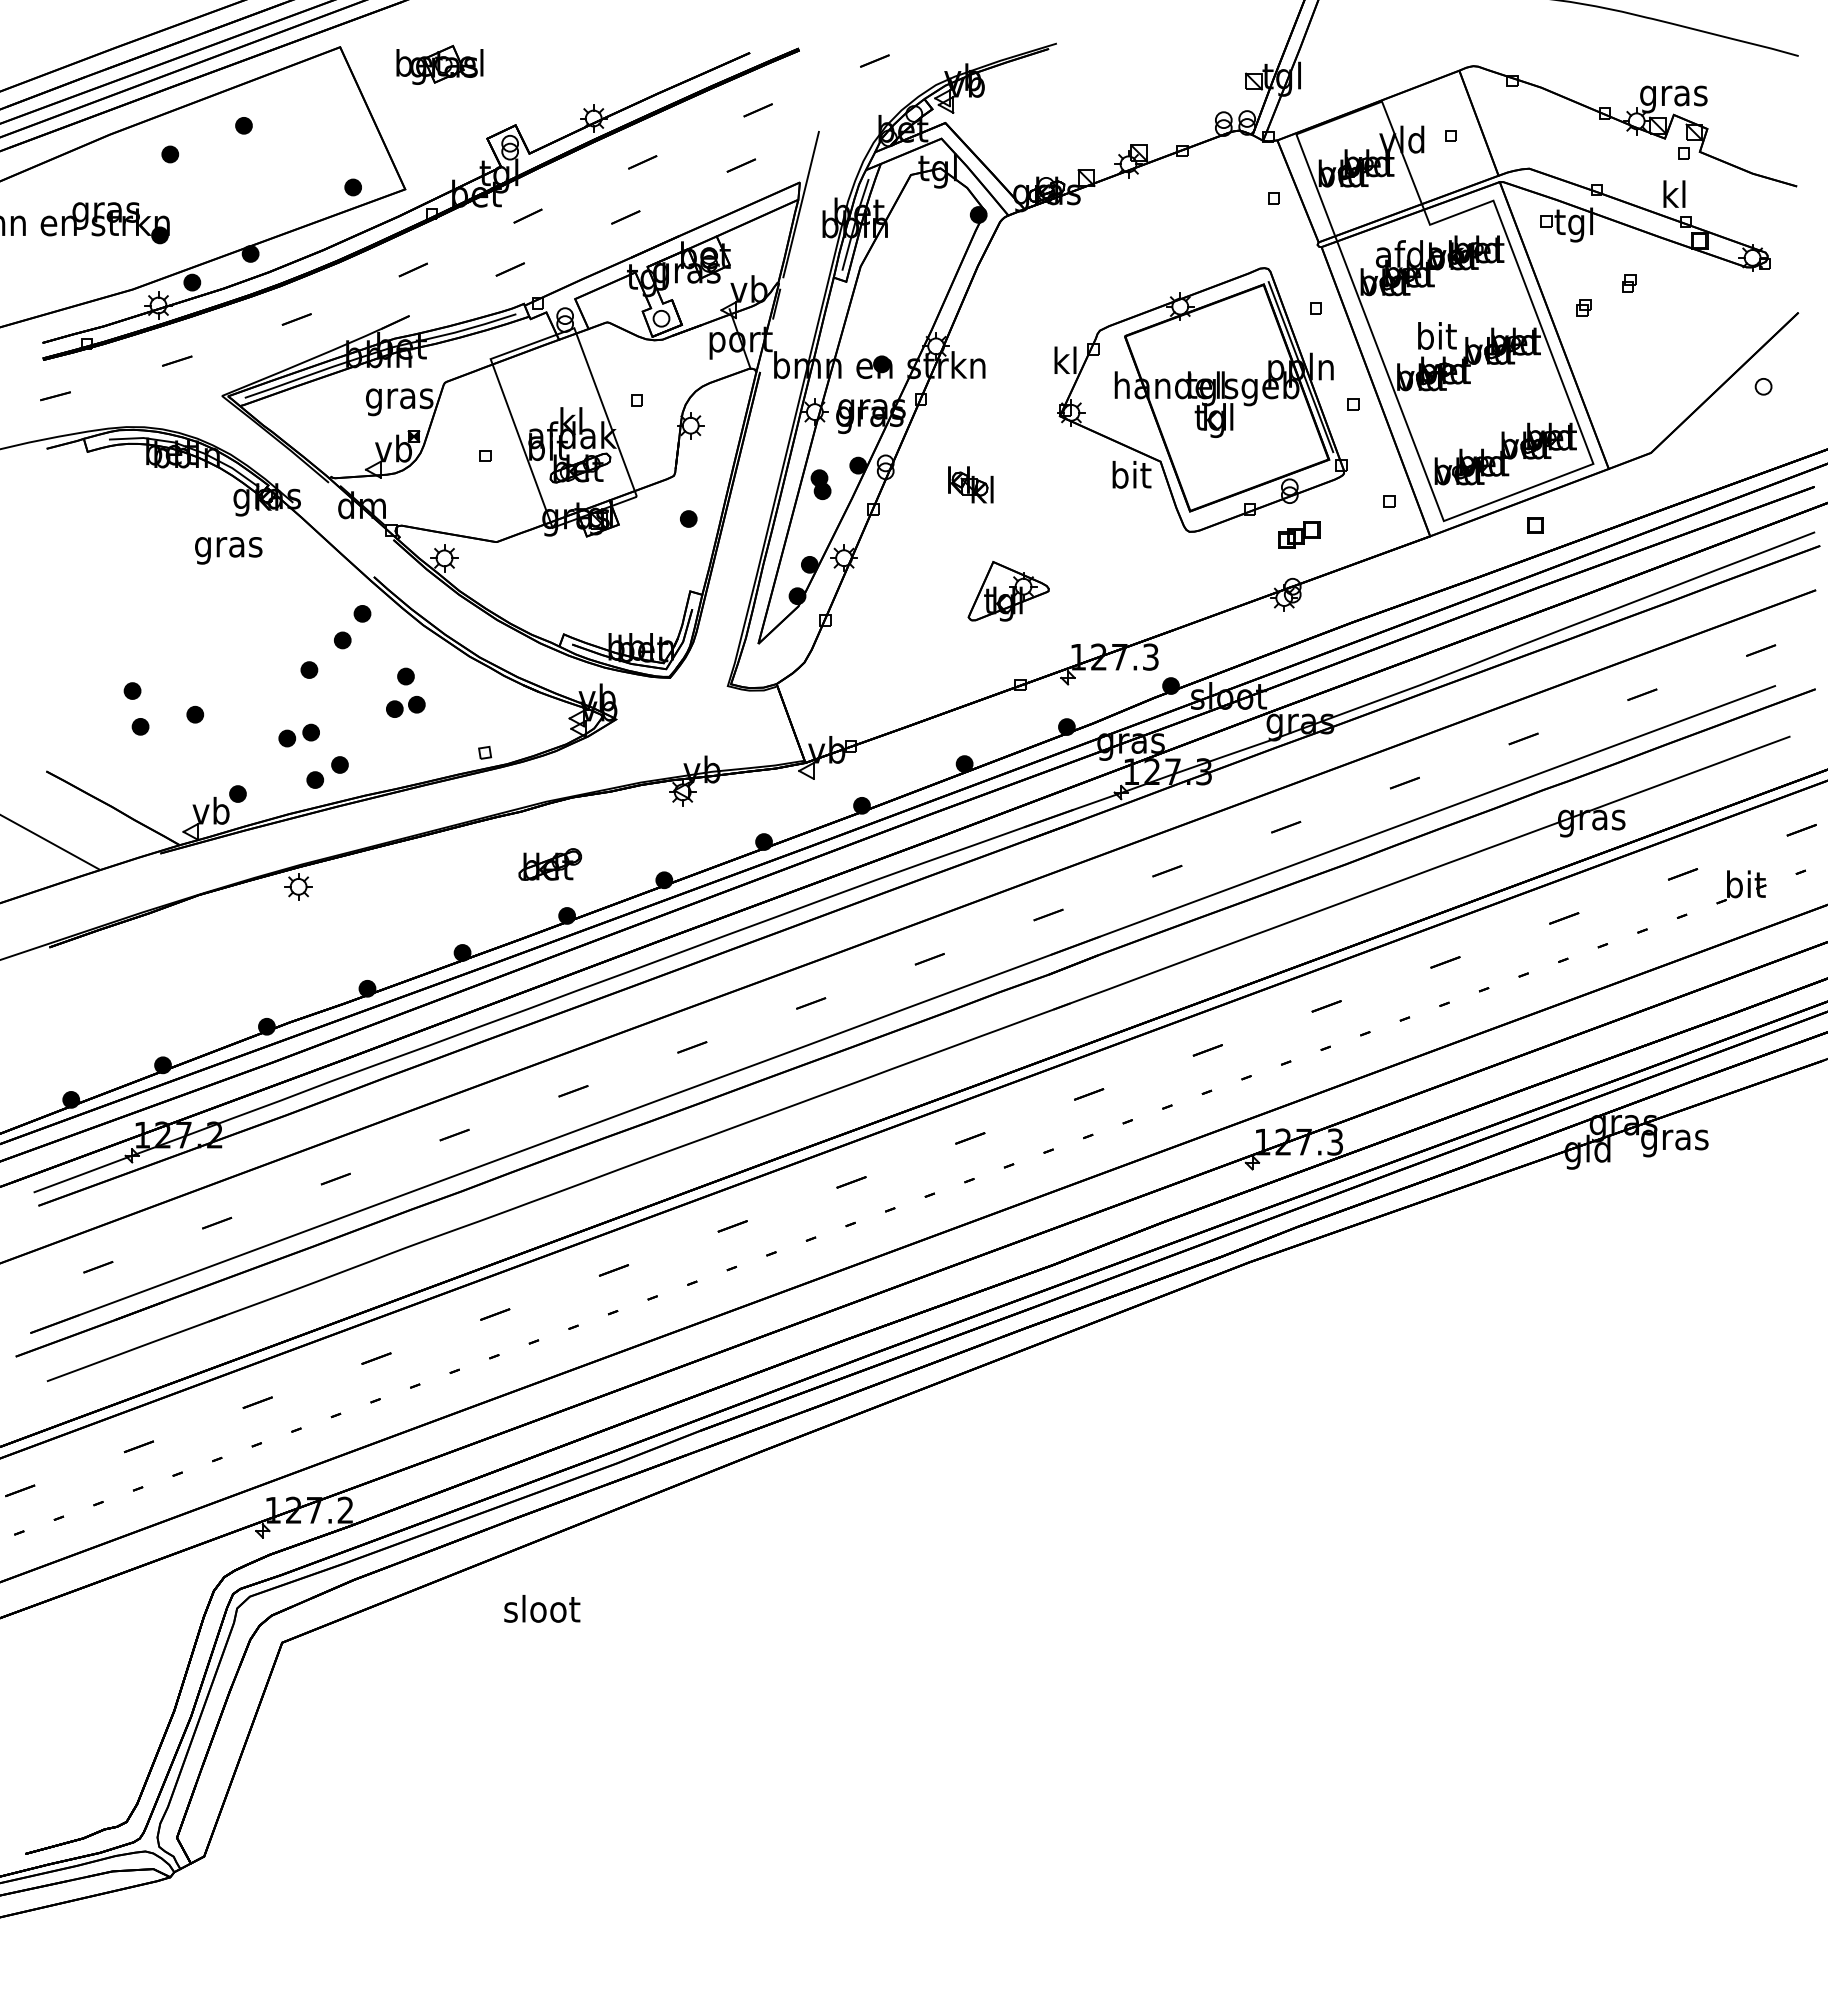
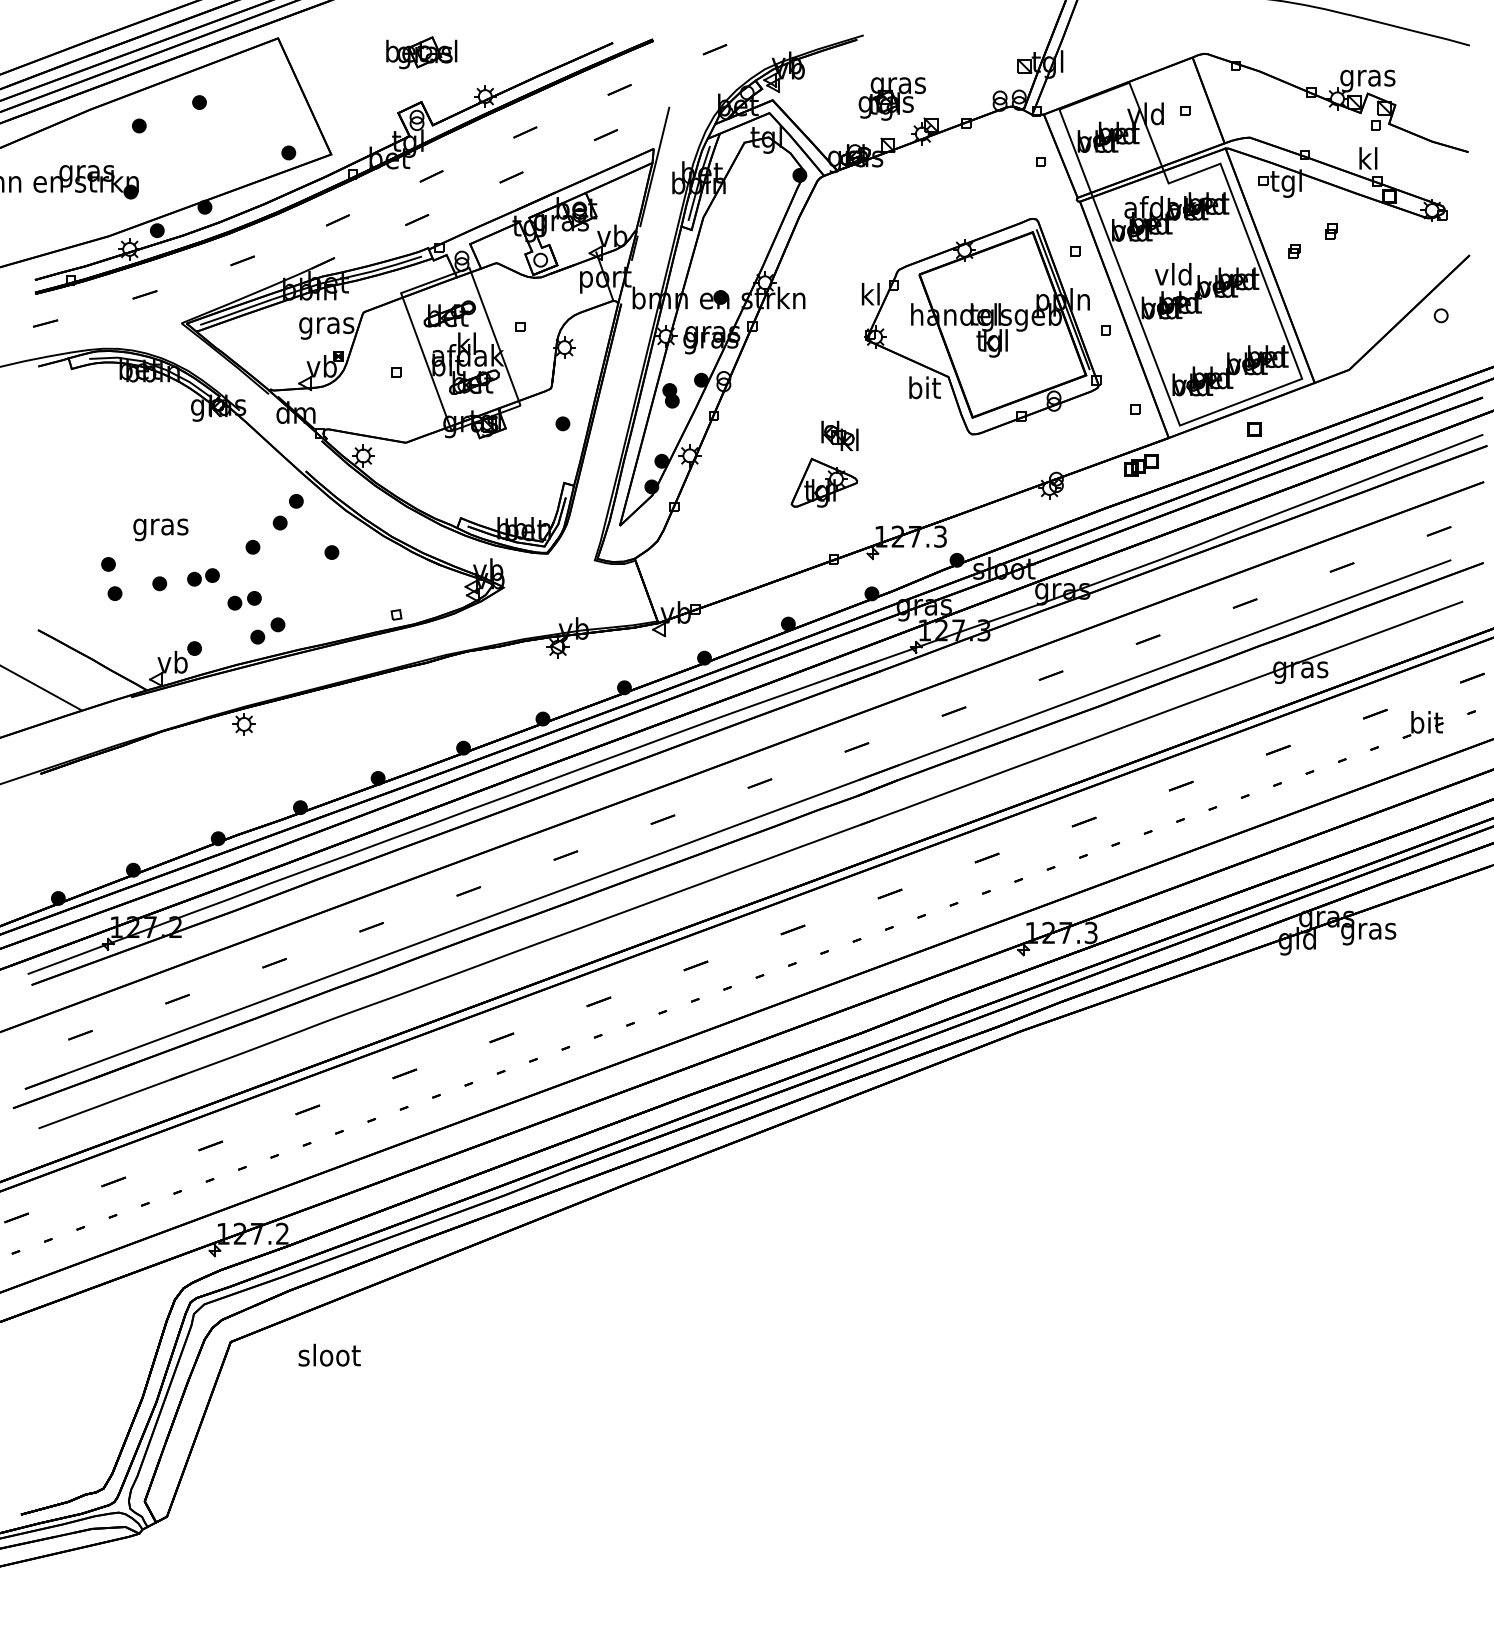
part: (439, 64) -> (421, 52), moved
part: (1091, 121) -> (892, 99), added
text: (1435, 335) -> (1173, 273), bit -> vld
part: (970, 484) -> (839, 435), moved
part: (1299, 534) -> (1141, 465), moved
text: (228, 550) -> (160, 529), moved
part: (405, 706) -> (203, 577), moved
part: (550, 864) -> (449, 313), moved
text: (542, 1608) -> (329, 1354), moved

